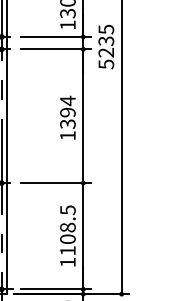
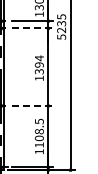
line: (56, 49) -> (32, 28), solid -> dashed
line: (56, 182) -> (32, 105), solid -> dashed

